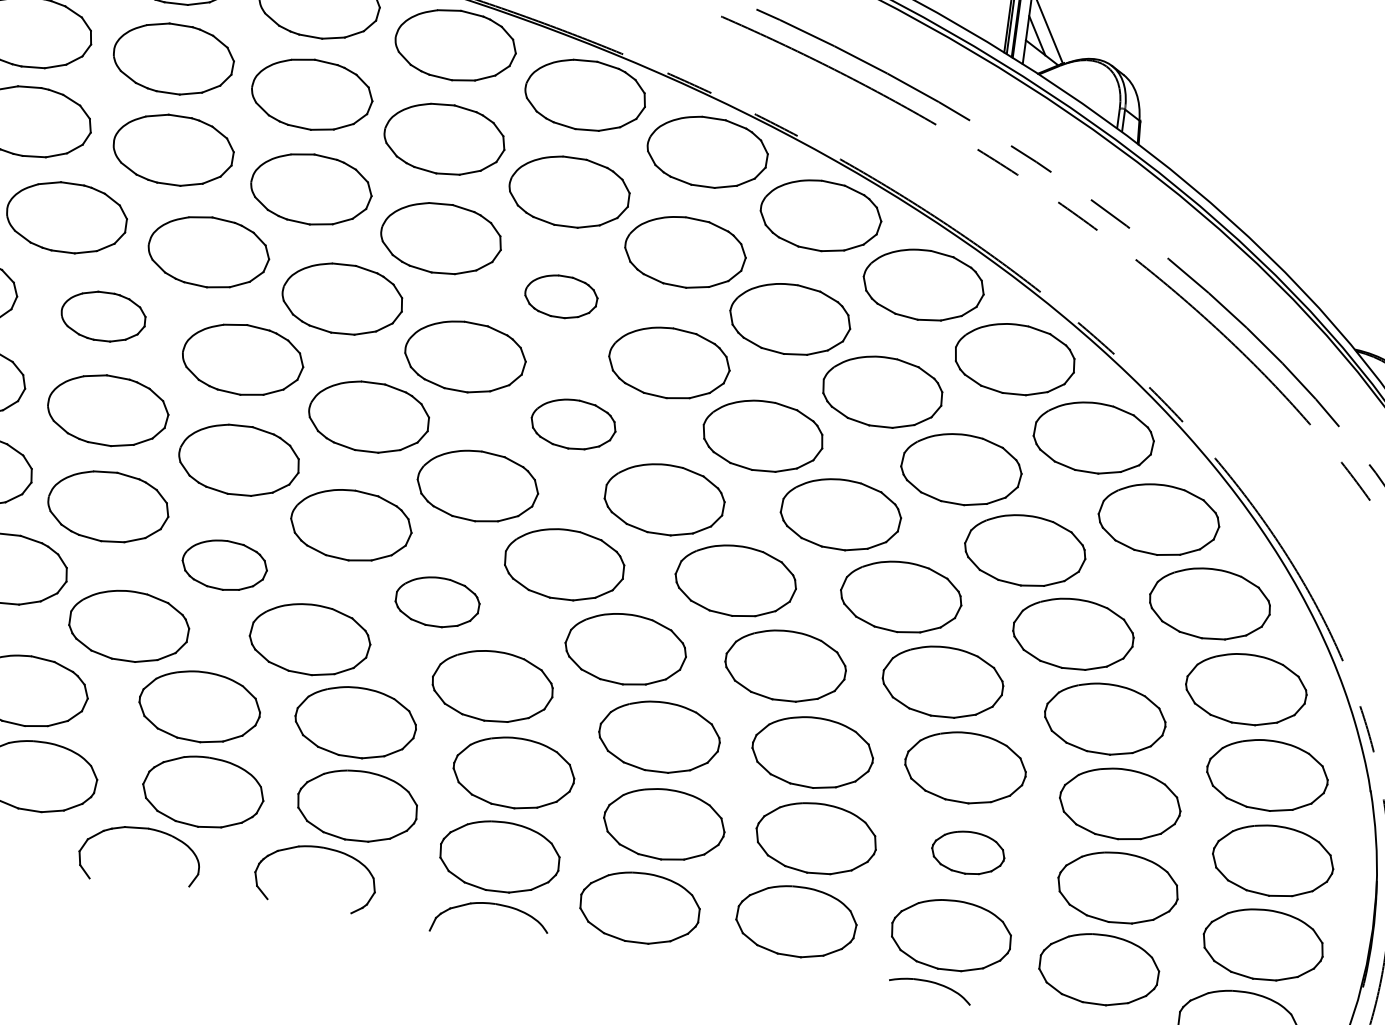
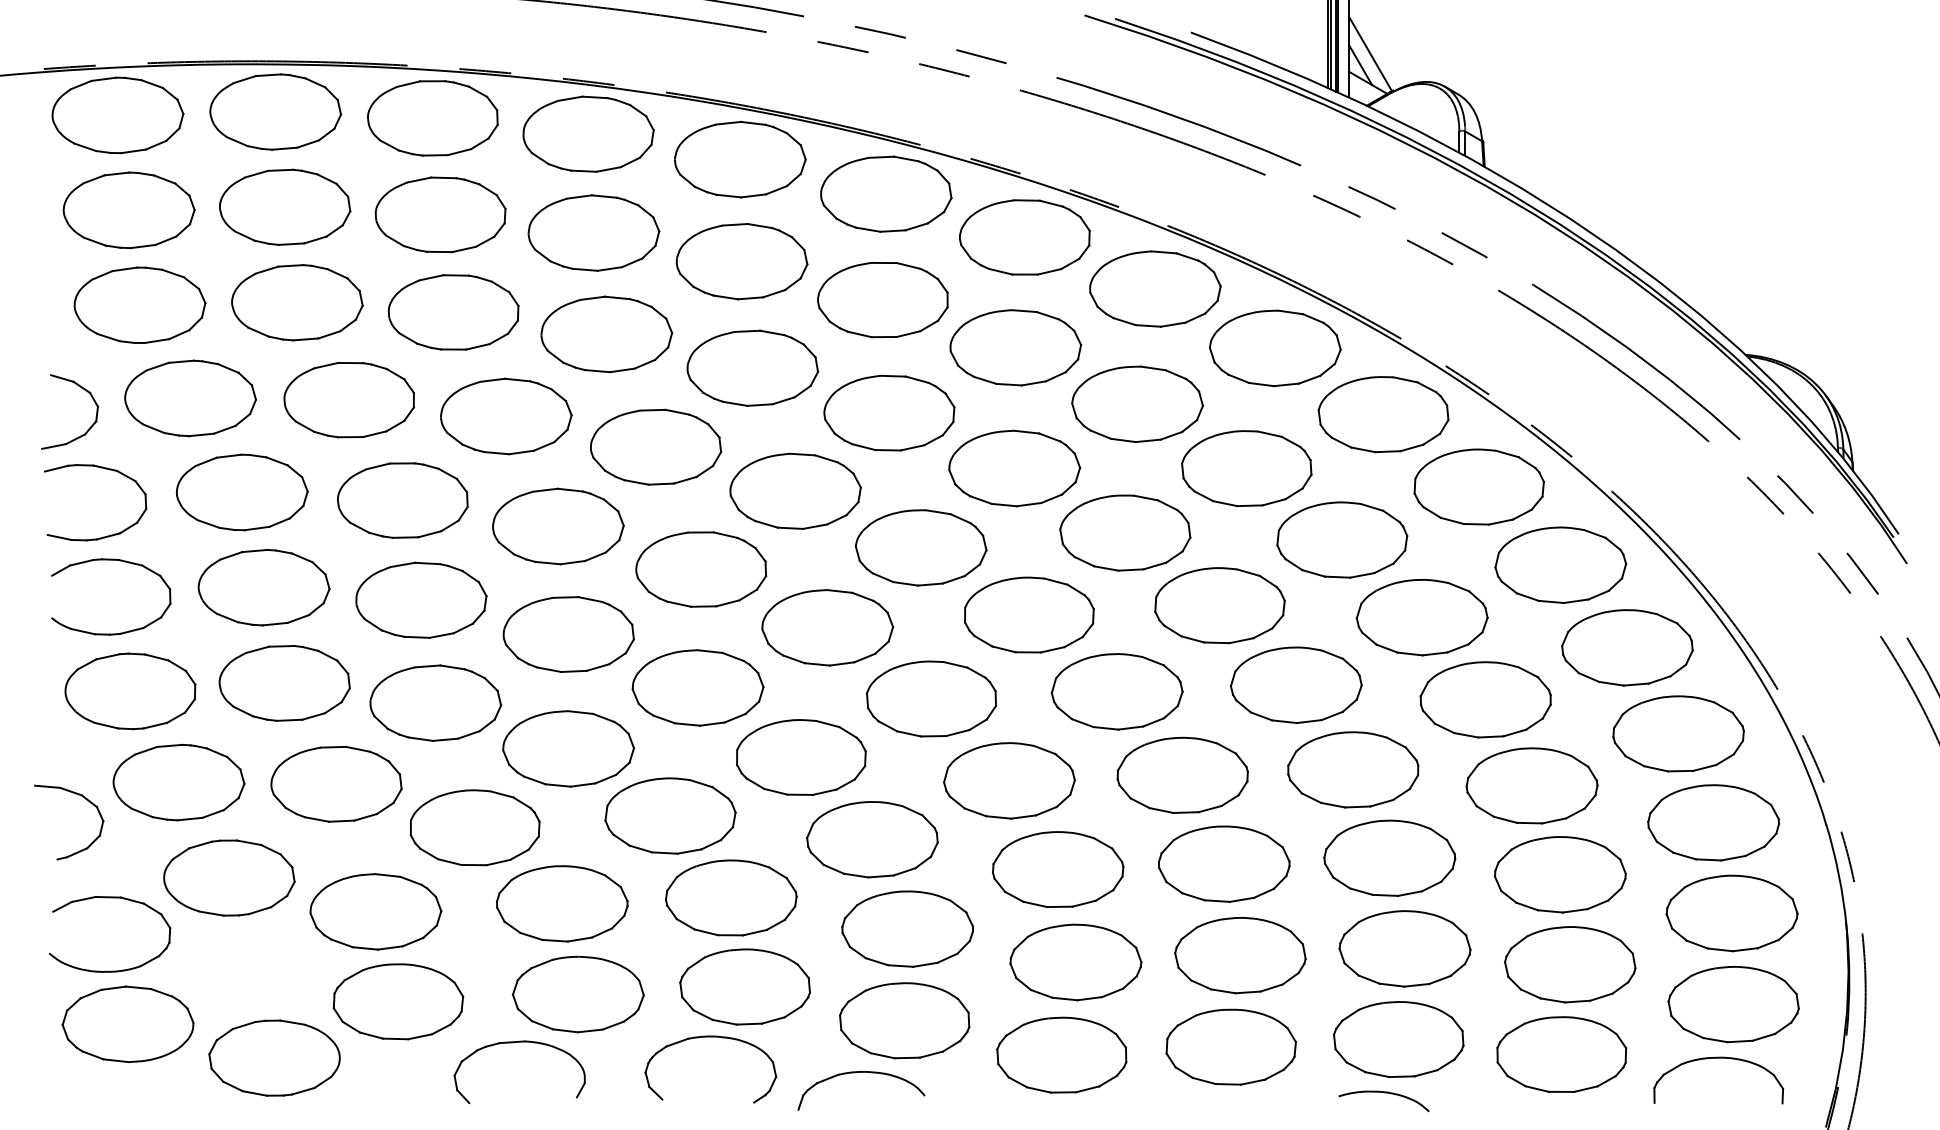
part: (561, 296) -> (889, 412), size x1.67
part: (103, 316) -> (402, 500), size x1.43
part: (573, 424) -> (920, 547), size x1.43
part: (224, 564) -> (568, 748), size x1.43
part: (437, 602) -> (801, 757), size x1.43
part: (967, 852) -> (1404, 948), size x1.67
part: (492, 904) -> (861, 1072), moved

